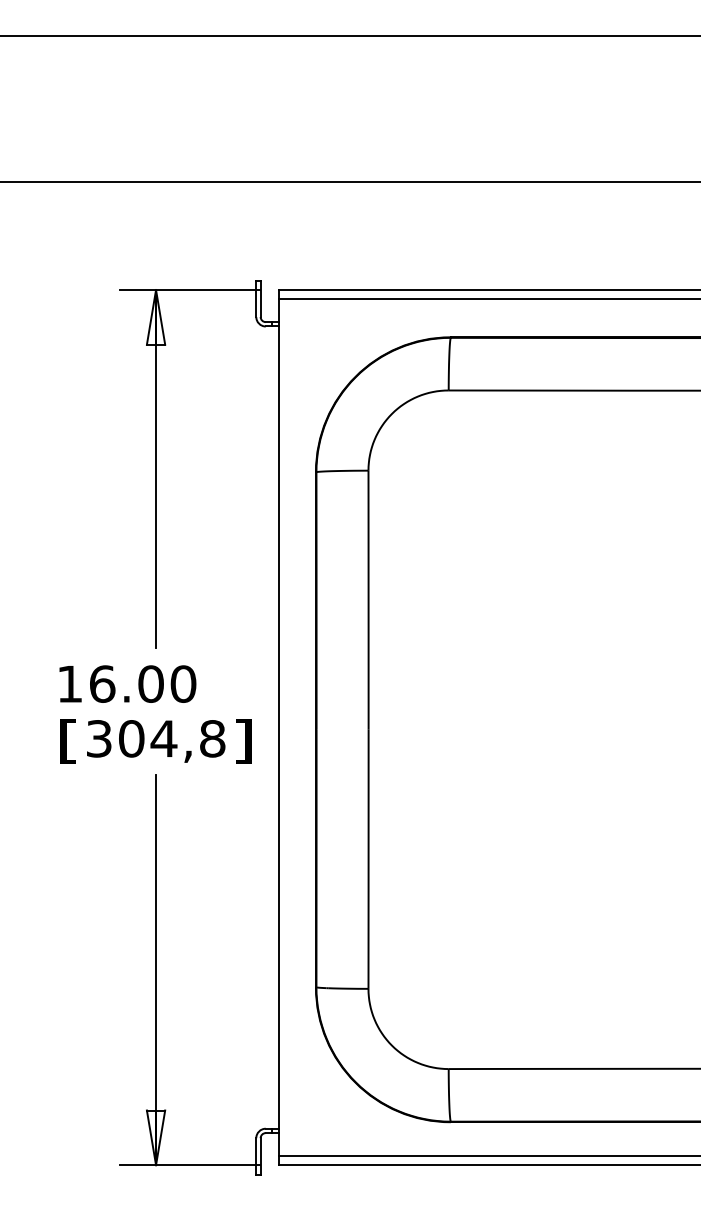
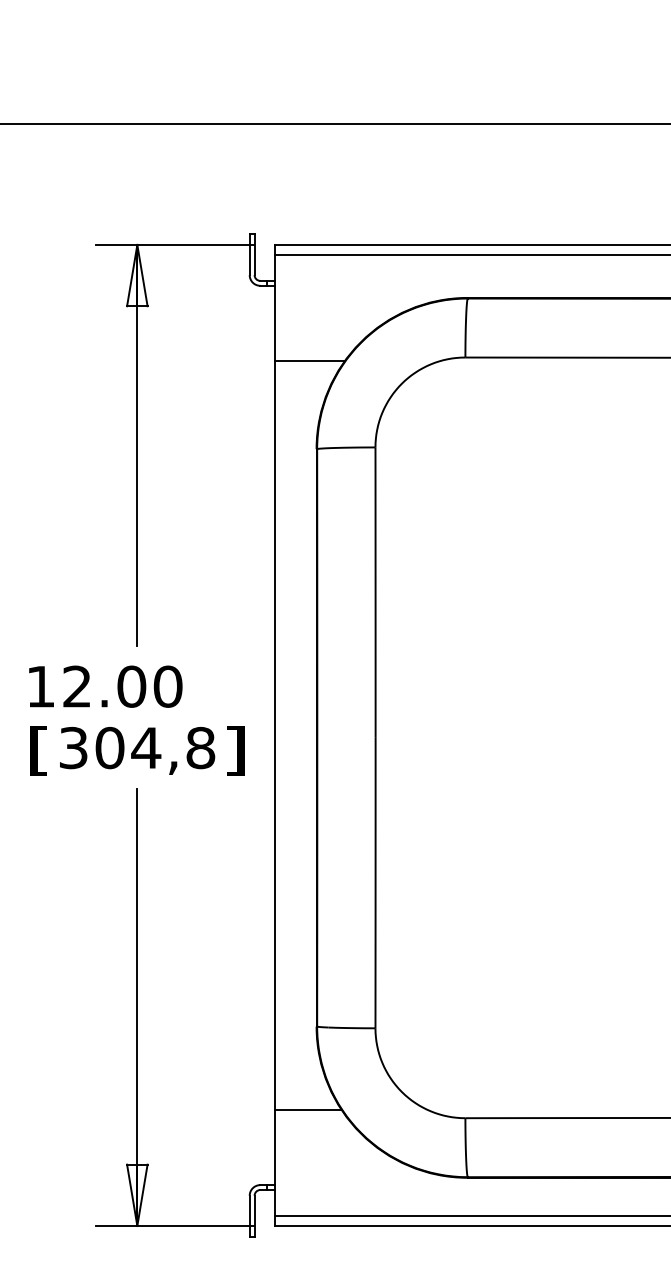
line: (309, 393) -> (309, 360), added
text: (102, 683) -> (77, 686), 16.00 -> 12.00
line: (308, 1061) -> (308, 1109), added

